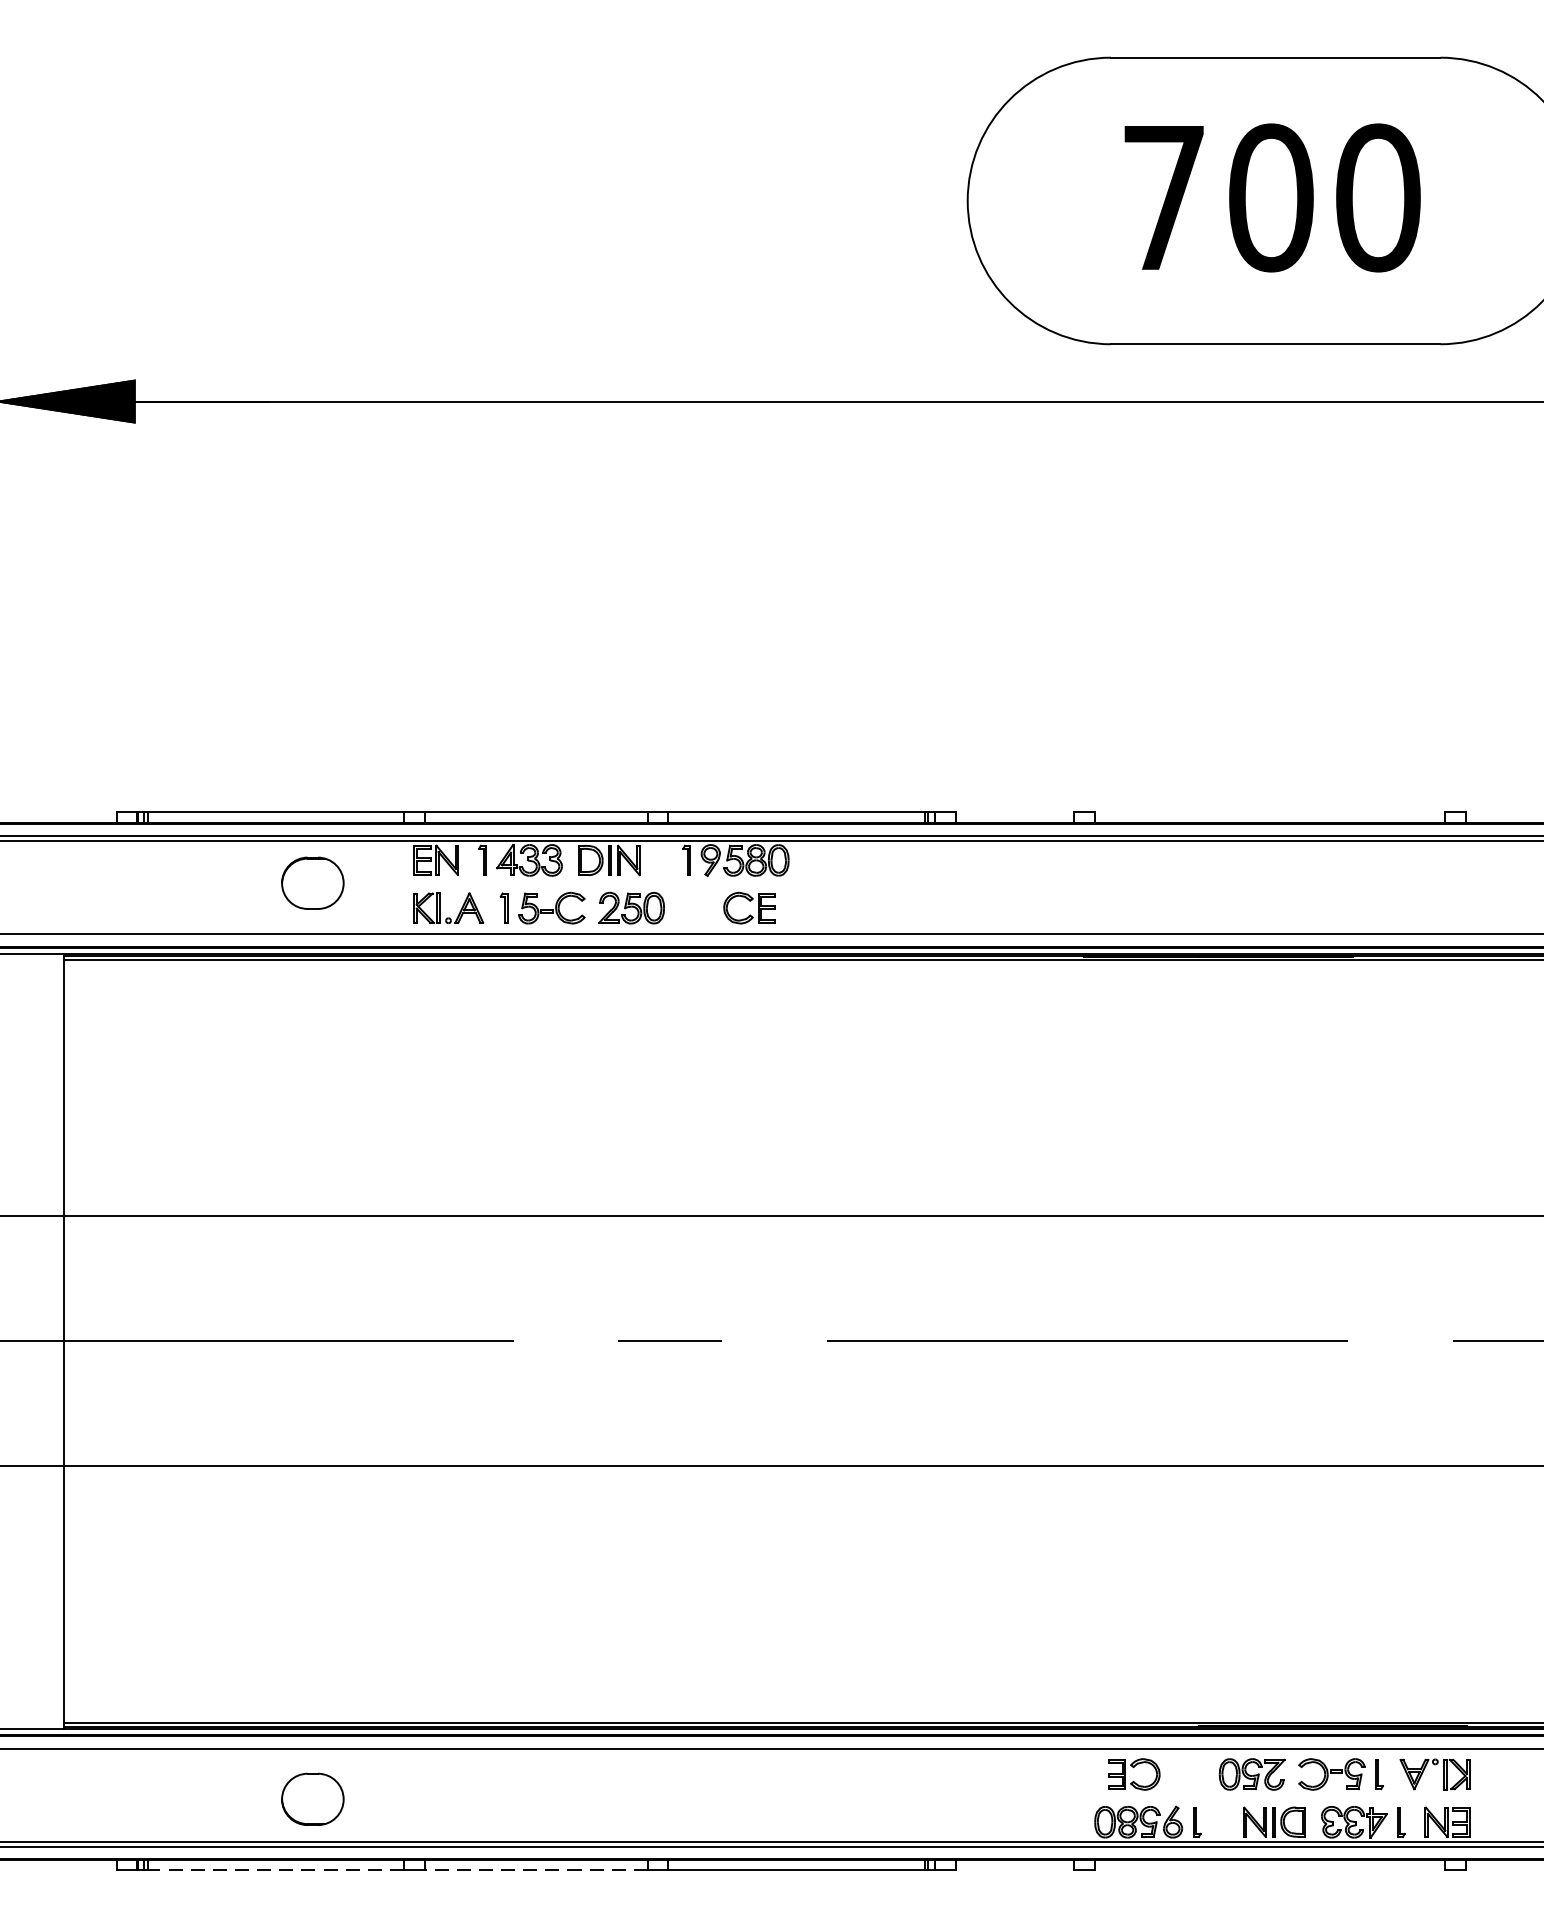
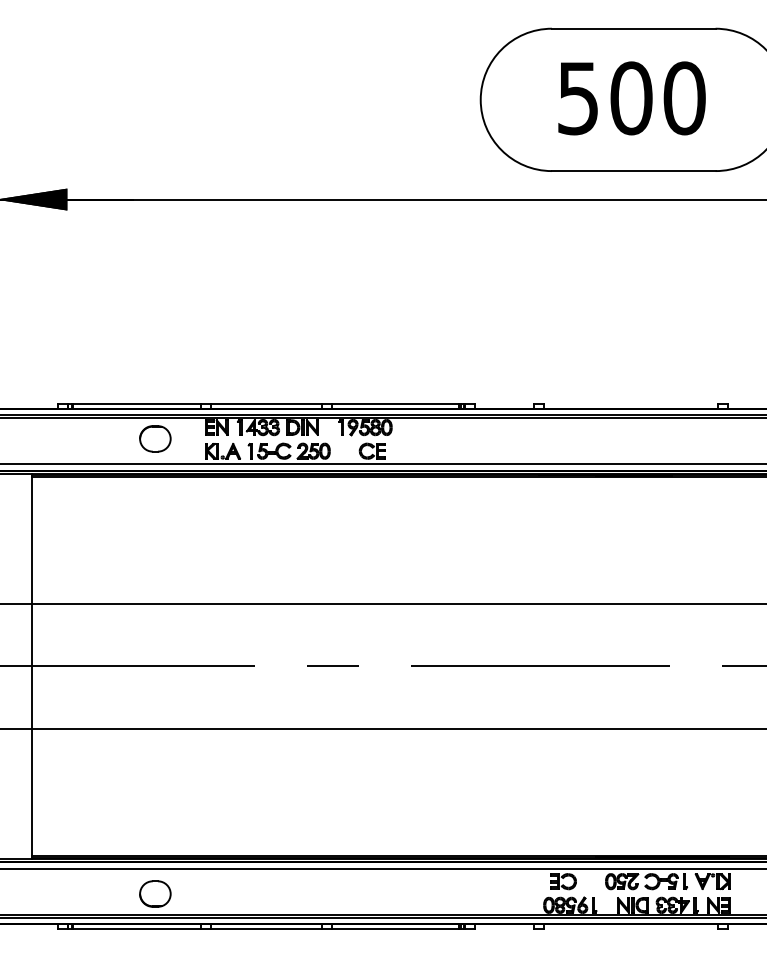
text: (1162, 198) -> (577, 98), 700 -> 500
line: (276, 1870) -> (137, 929), dashed -> solid
line: (534, 1870) -> (265, 929), dashed -> solid

